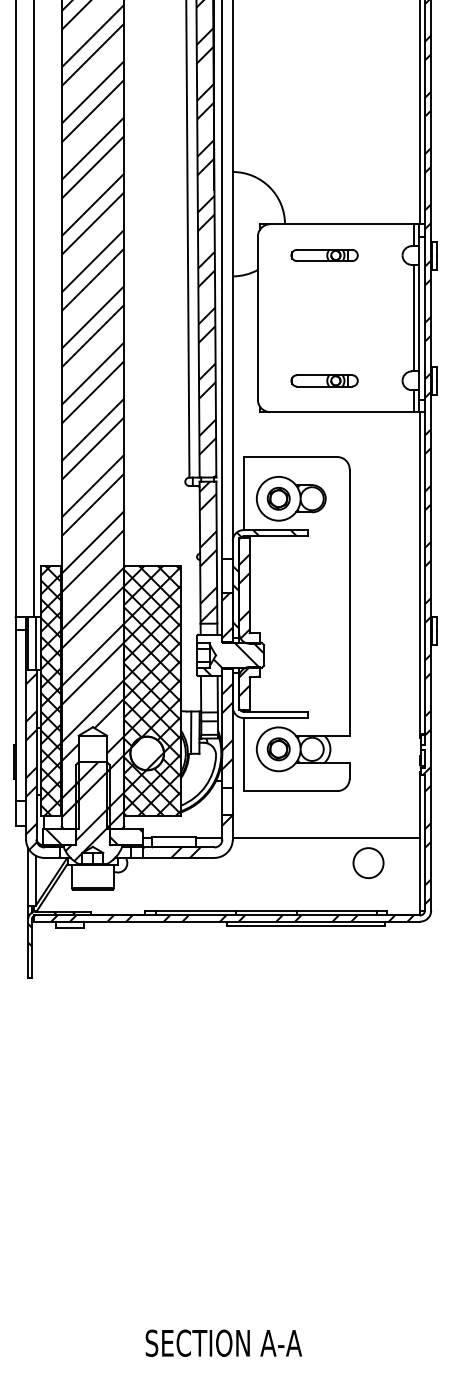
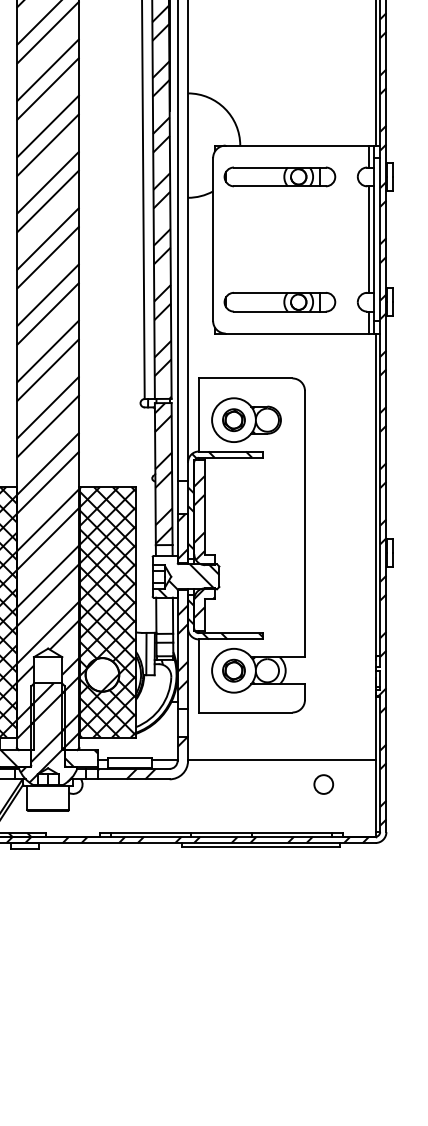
part: (324, 255) -> (279, 176), size x1.67
part: (324, 380) -> (279, 301), size x1.67
hatch: (269, 698) -> (224, 619), added
circle: (368, 862) -> (323, 783), size x0.62

